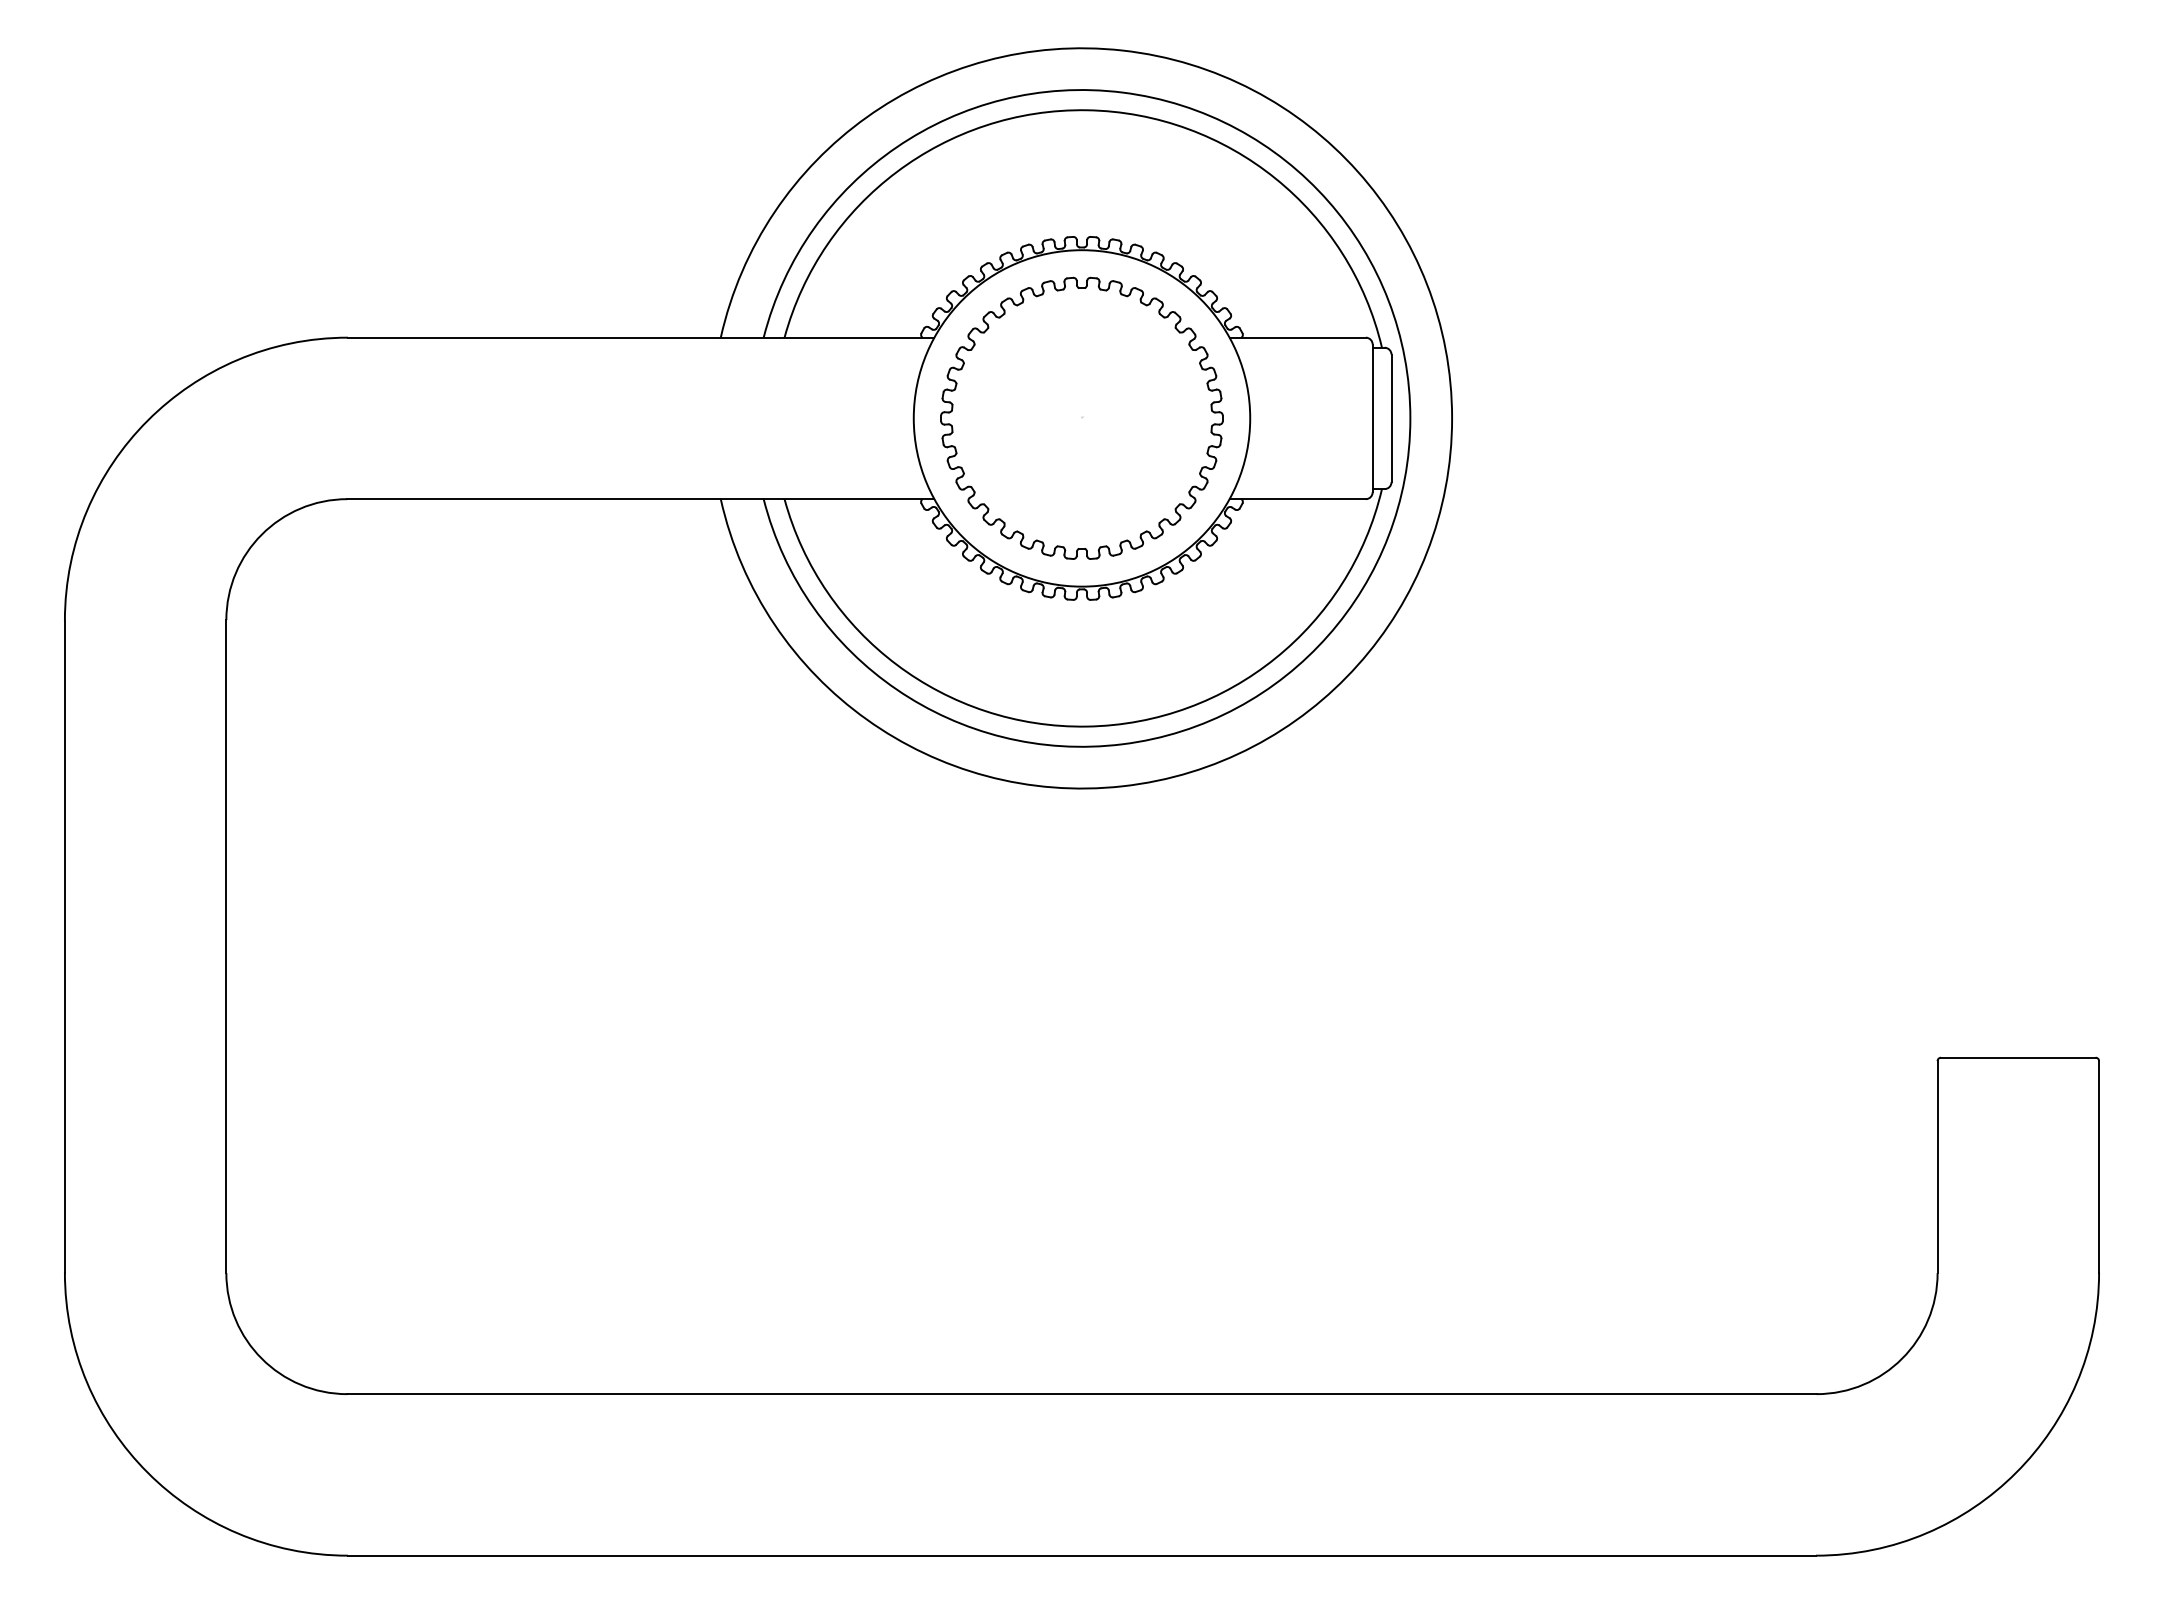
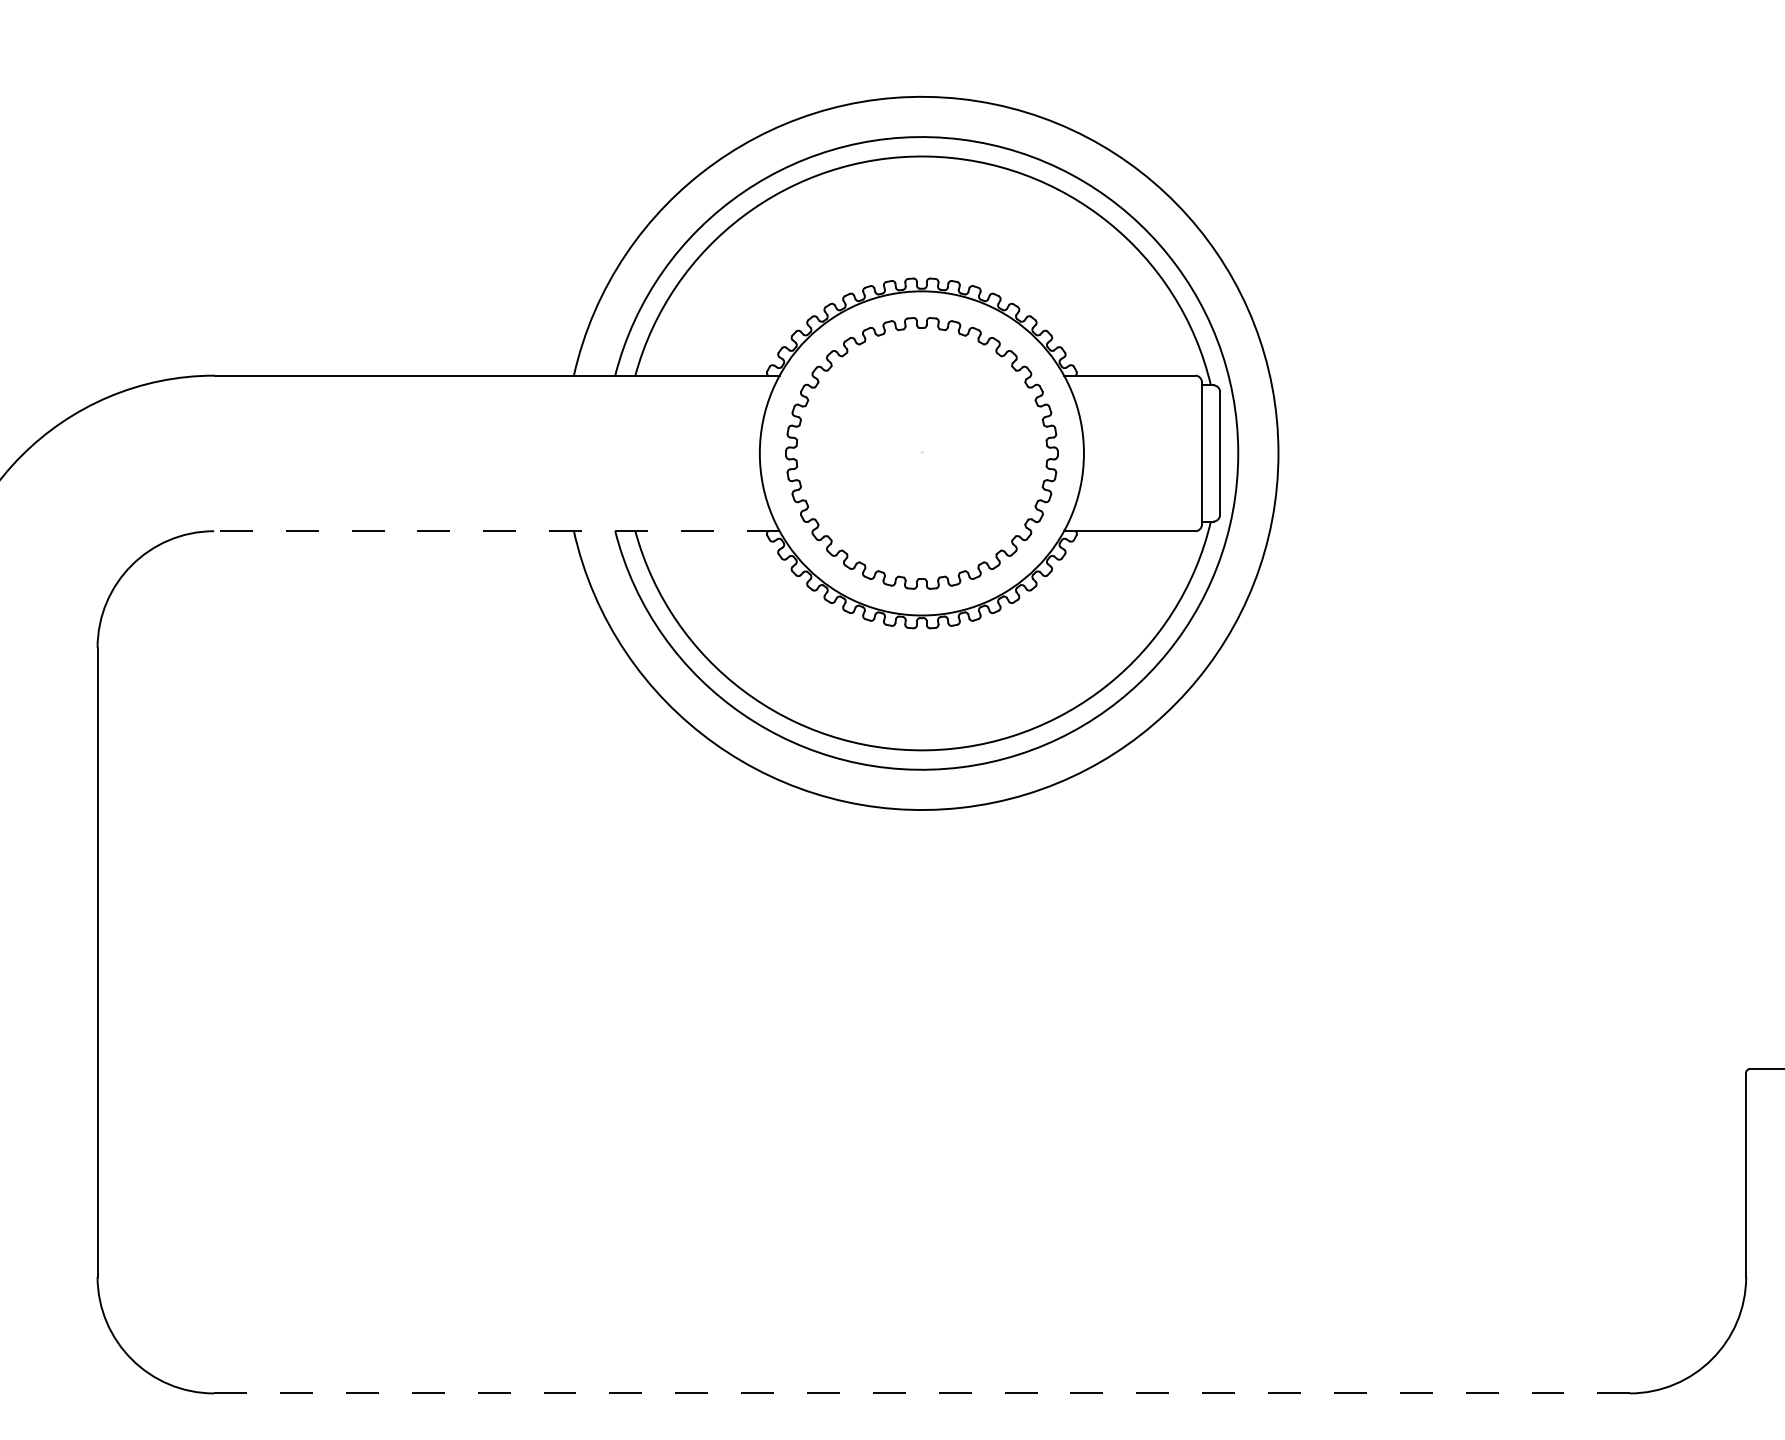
line: (640, 499) -> (496, 531), solid -> dashed
line: (1081, 1394) -> (921, 1393), solid -> dashed

